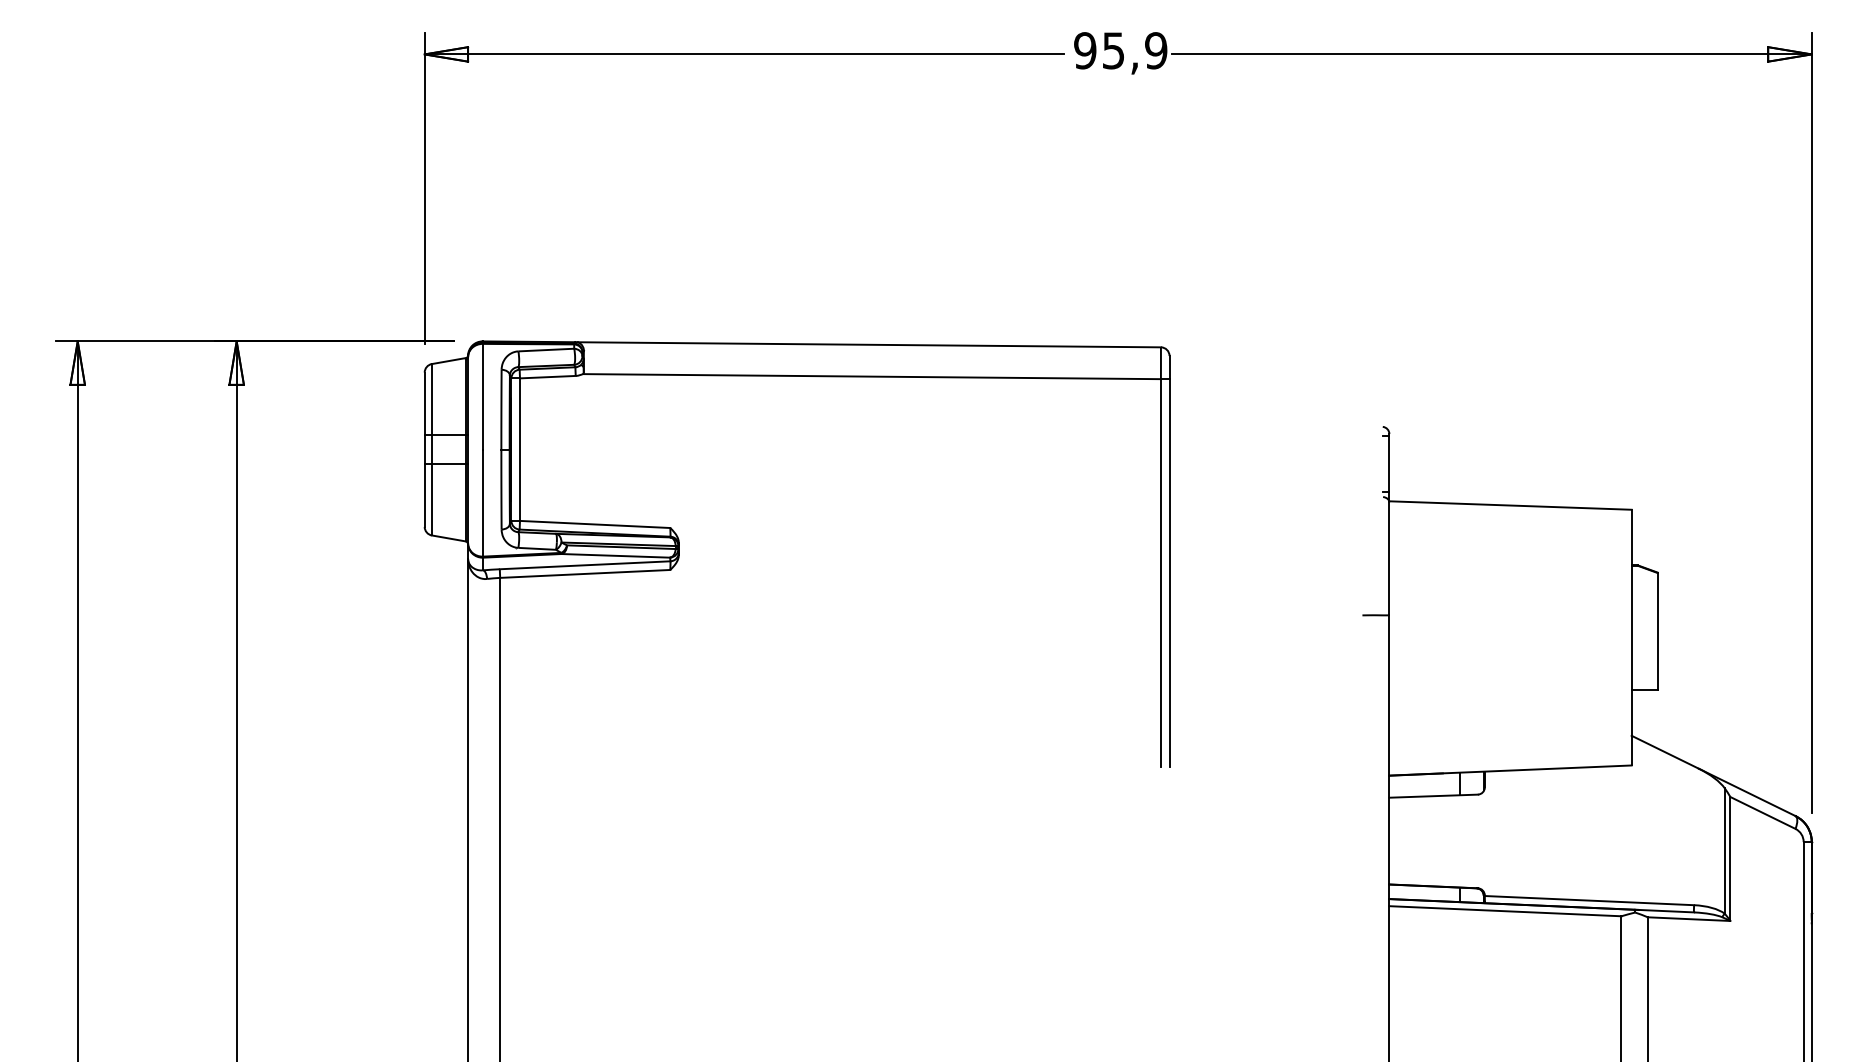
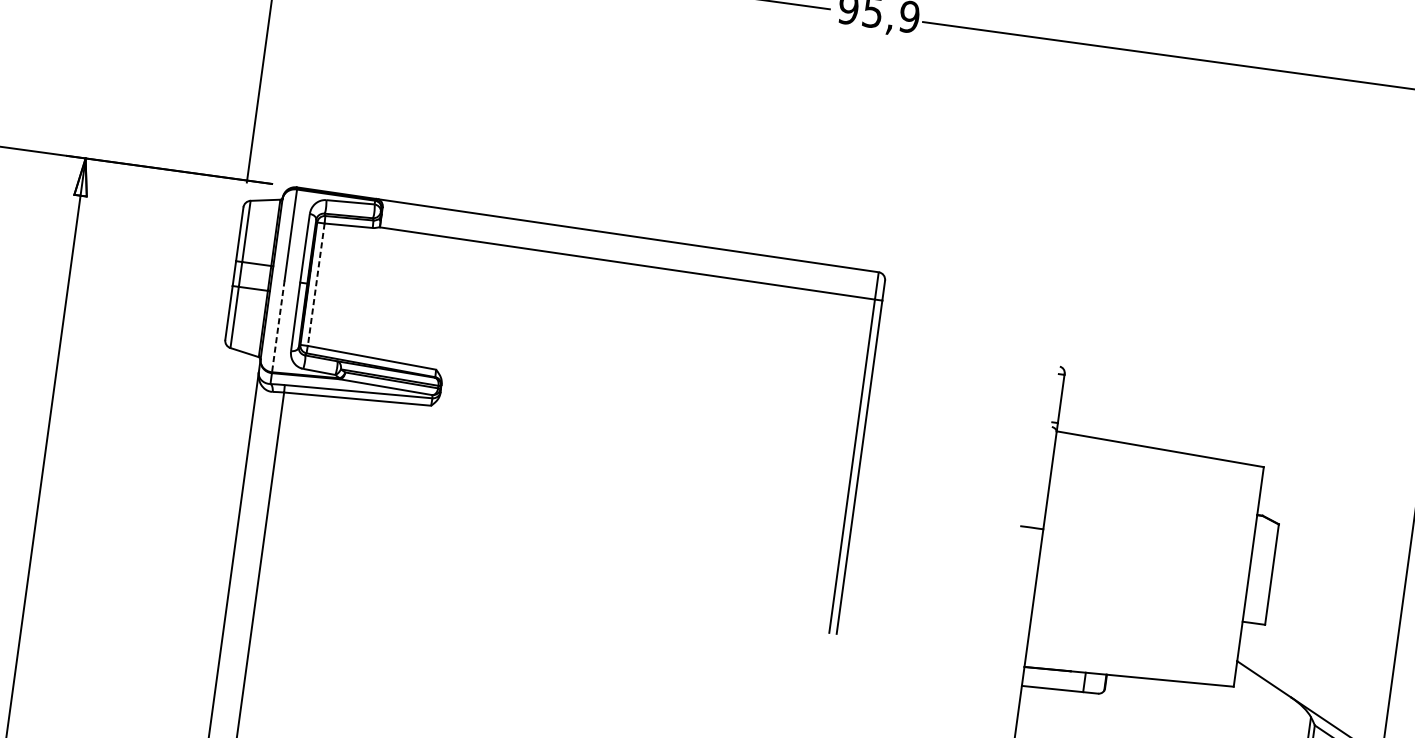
line: (520, 450) -> (316, 285), solid -> dashed
line: (483, 503) -> (278, 326), solid -> dashed

